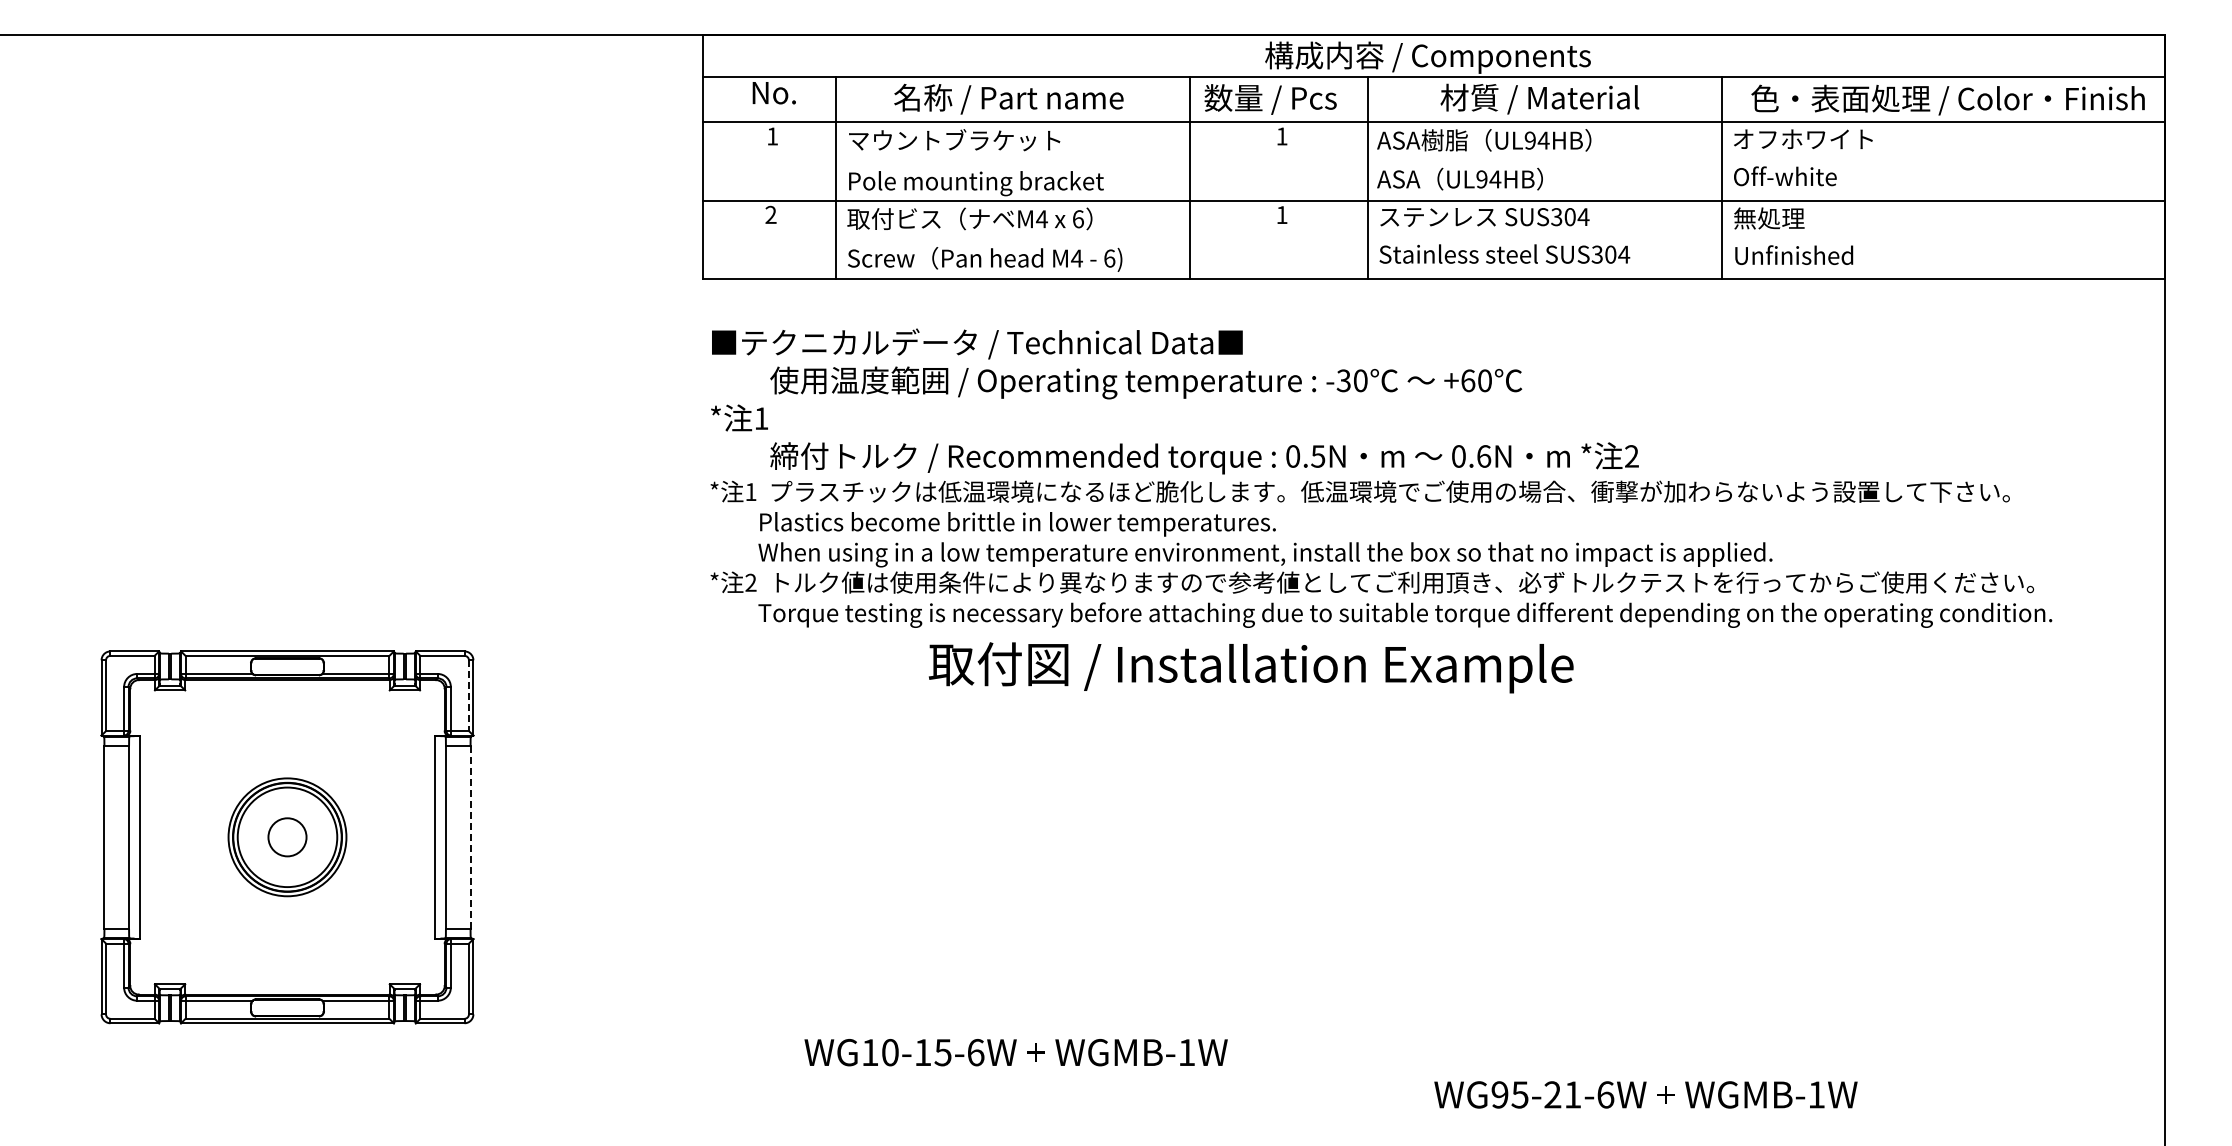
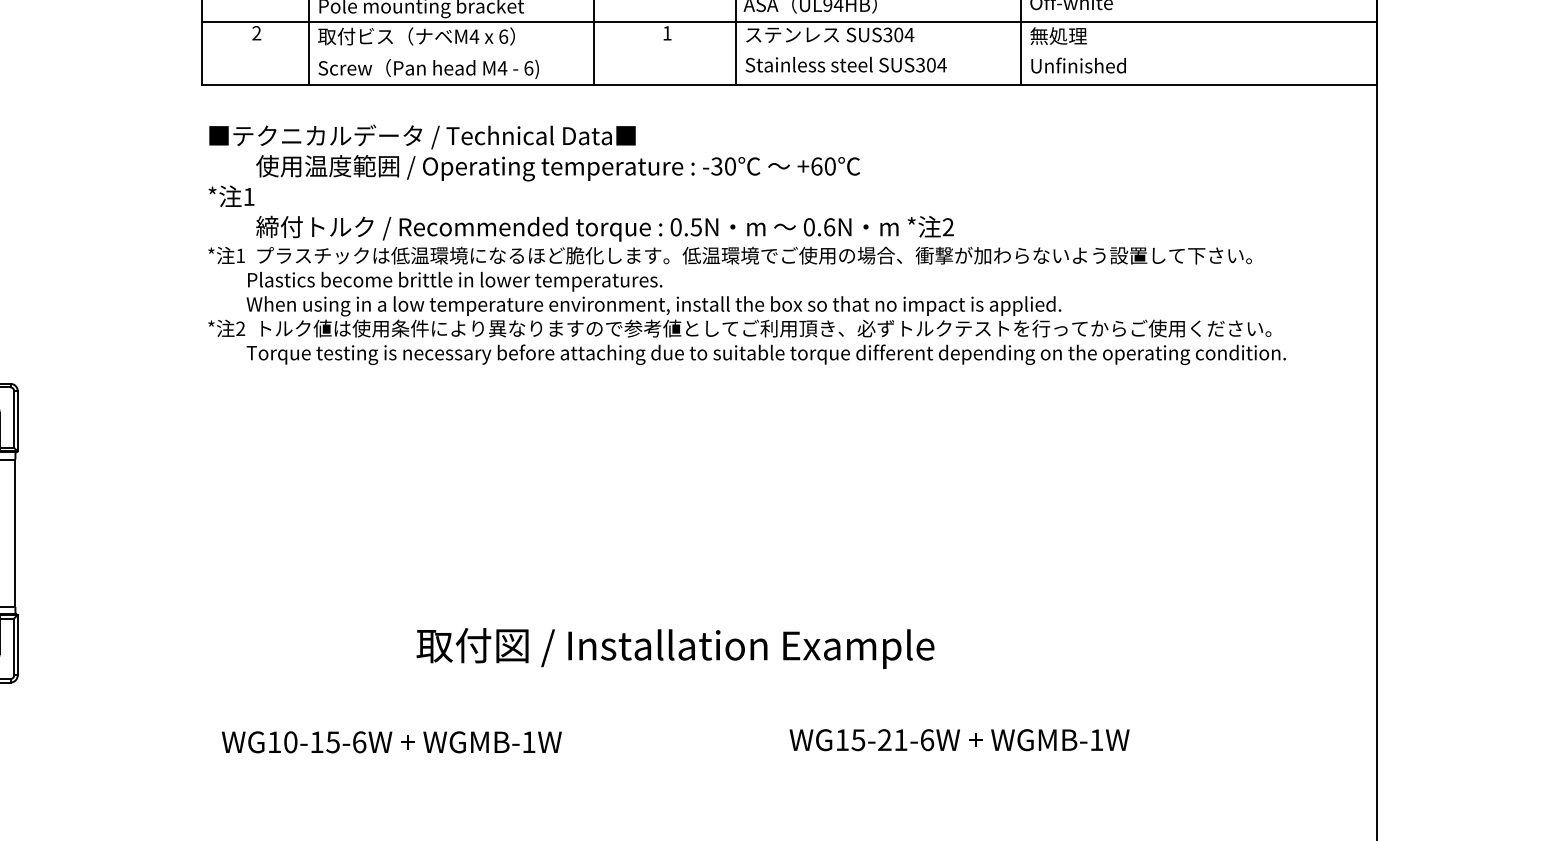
text: (1250, 667) -> (674, 648), moved
line: (468, 696) -> (13, 420), dashed -> solid
line: (470, 837) -> (15, 533), dashed -> solid
text: (1015, 1052) -> (391, 742), moved
text: (1499, 1094) -> (841, 739), WG95-21-6W -> WG15-21-6W

